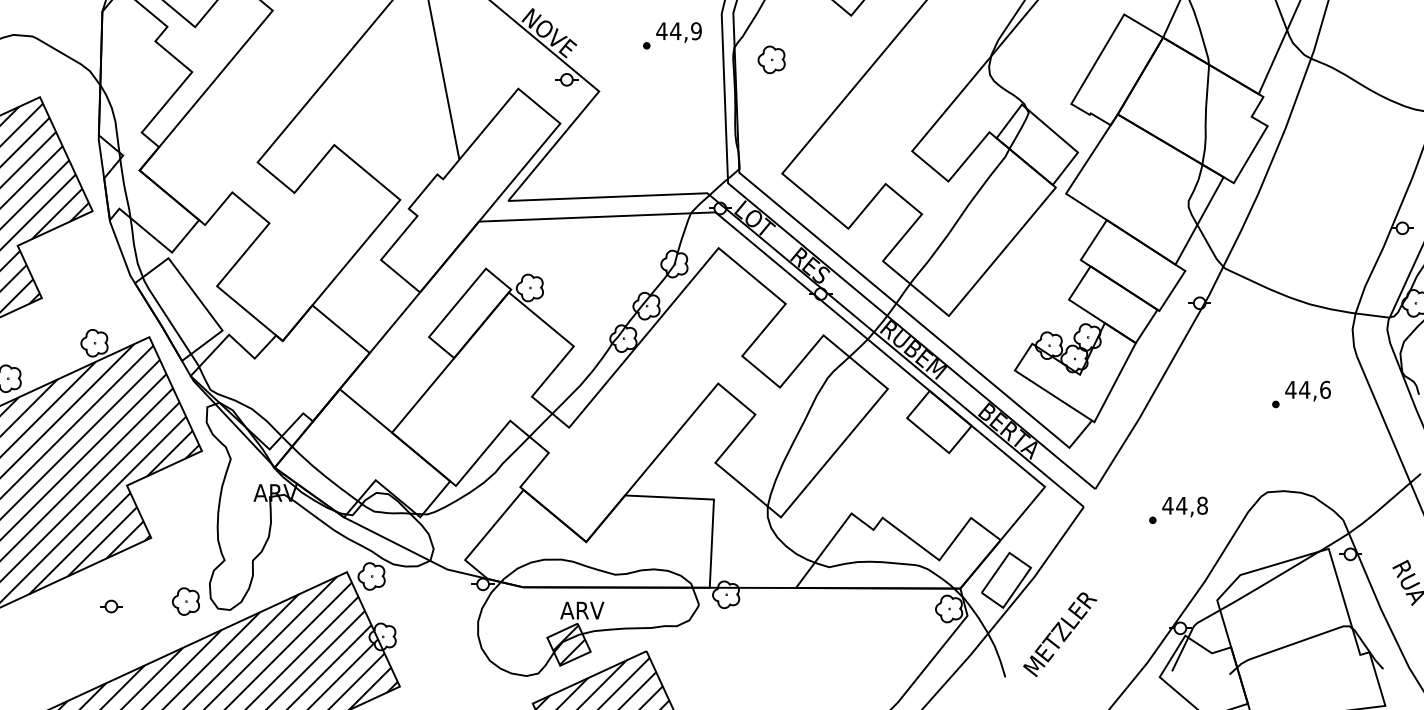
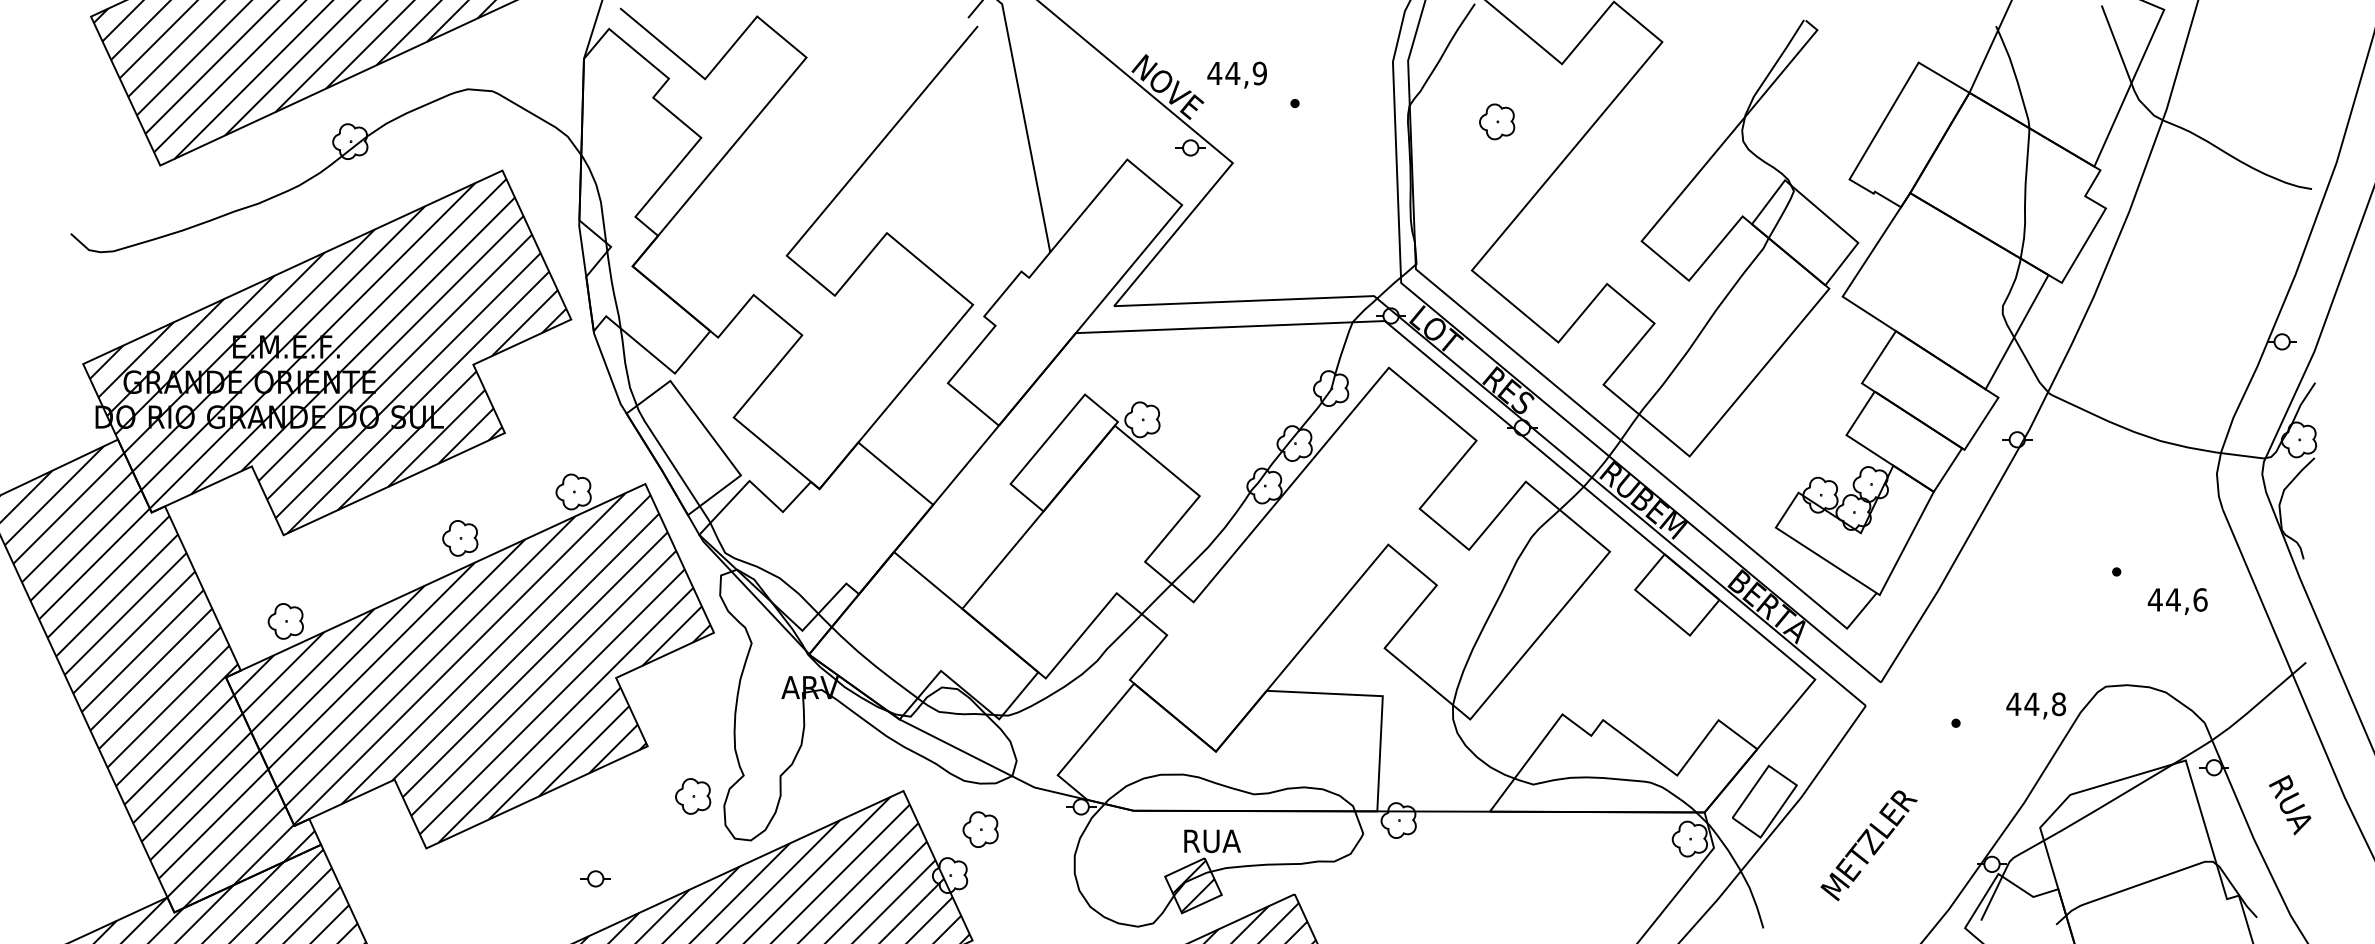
text: (678, 32) -> (1236, 74), moved
part: (771, 59) -> (1497, 121), moved
text: (1307, 391) -> (2177, 601), moved
text: (1184, 506) -> (2035, 705), moved
part: (371, 576) -> (980, 829), moved
part: (186, 601) -> (693, 796), moved
part: (111, 606) -> (595, 878), moved
text: (582, 610) -> (1211, 841), ARV -> RUA
text: (1059, 634) -> (1868, 845), moved

